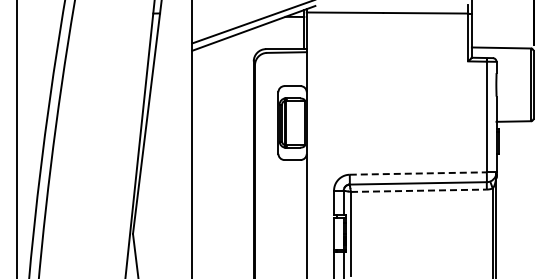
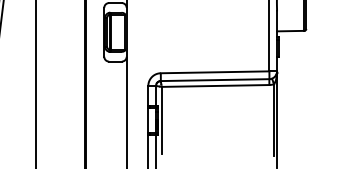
line: (418, 173) -> (215, 72), dashed -> solid
line: (418, 190) -> (215, 85), dashed -> solid

